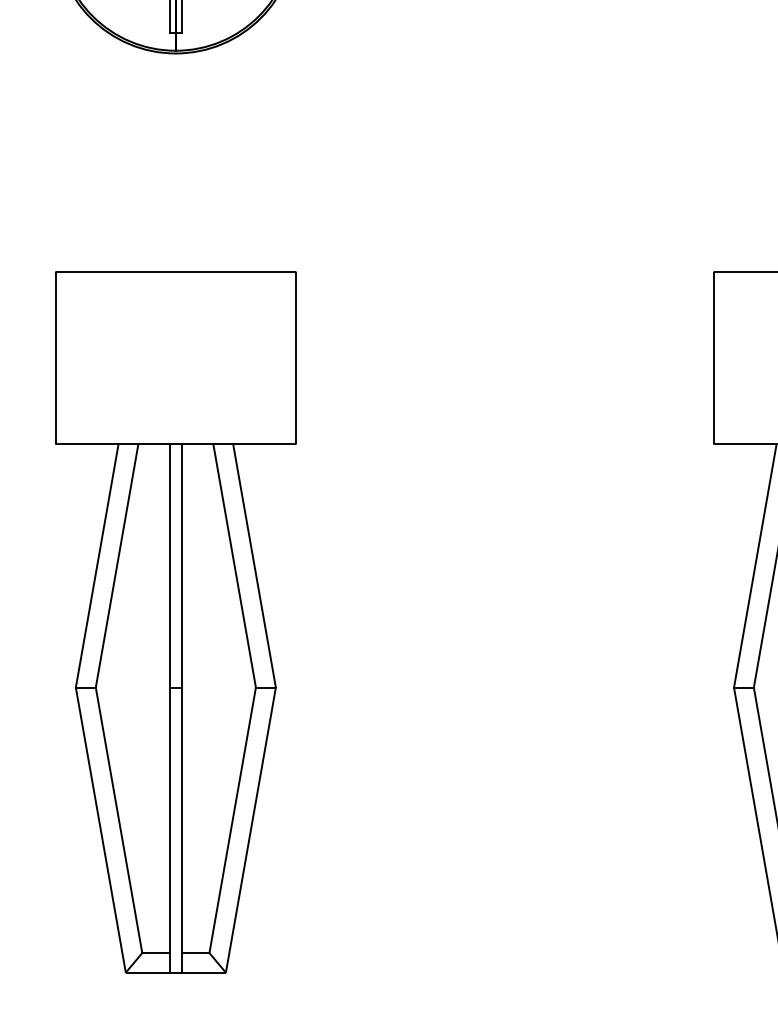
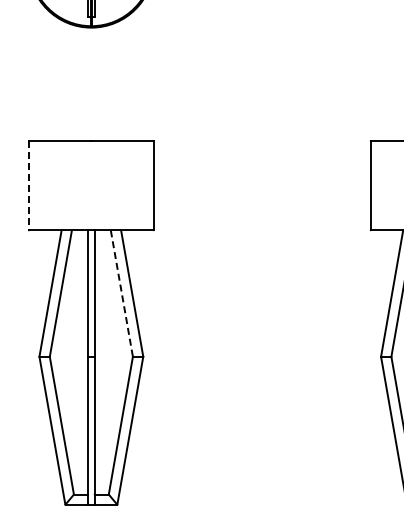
line: (56, 359) -> (29, 186), solid -> dashed
line: (233, 565) -> (121, 293), solid -> dashed

